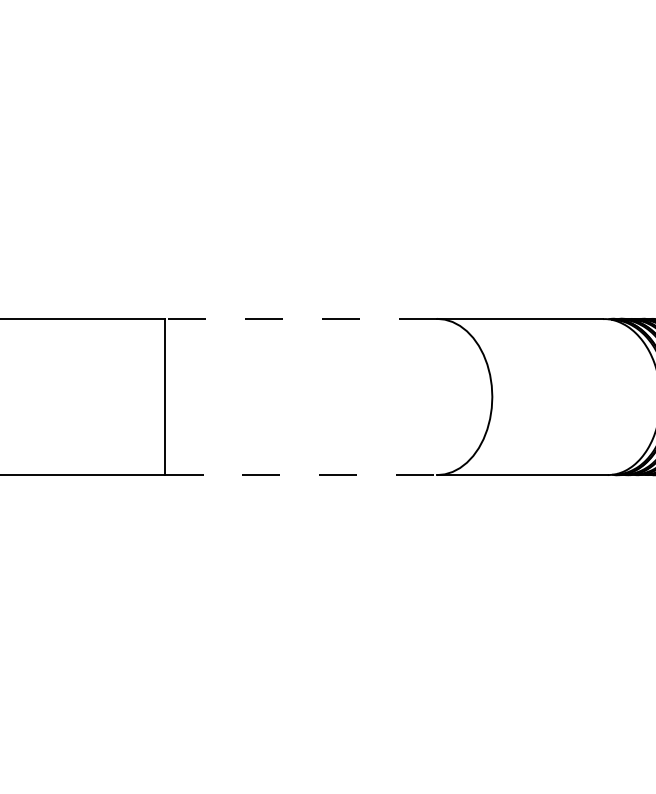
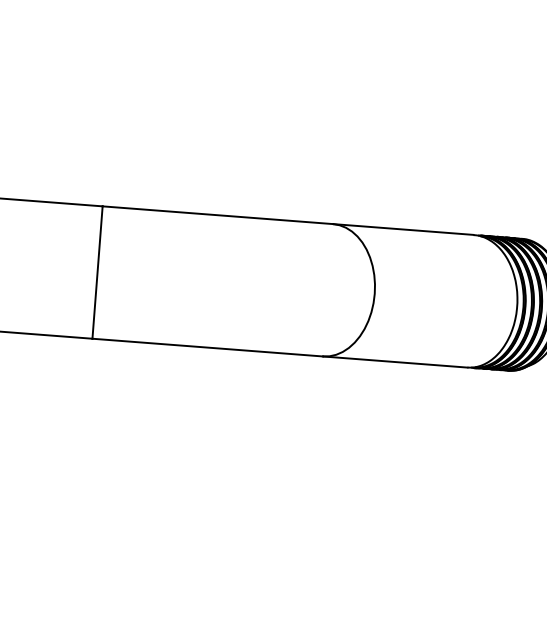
line: (300, 318) -> (217, 214), dashed -> solid
line: (301, 475) -> (207, 347), dashed -> solid

